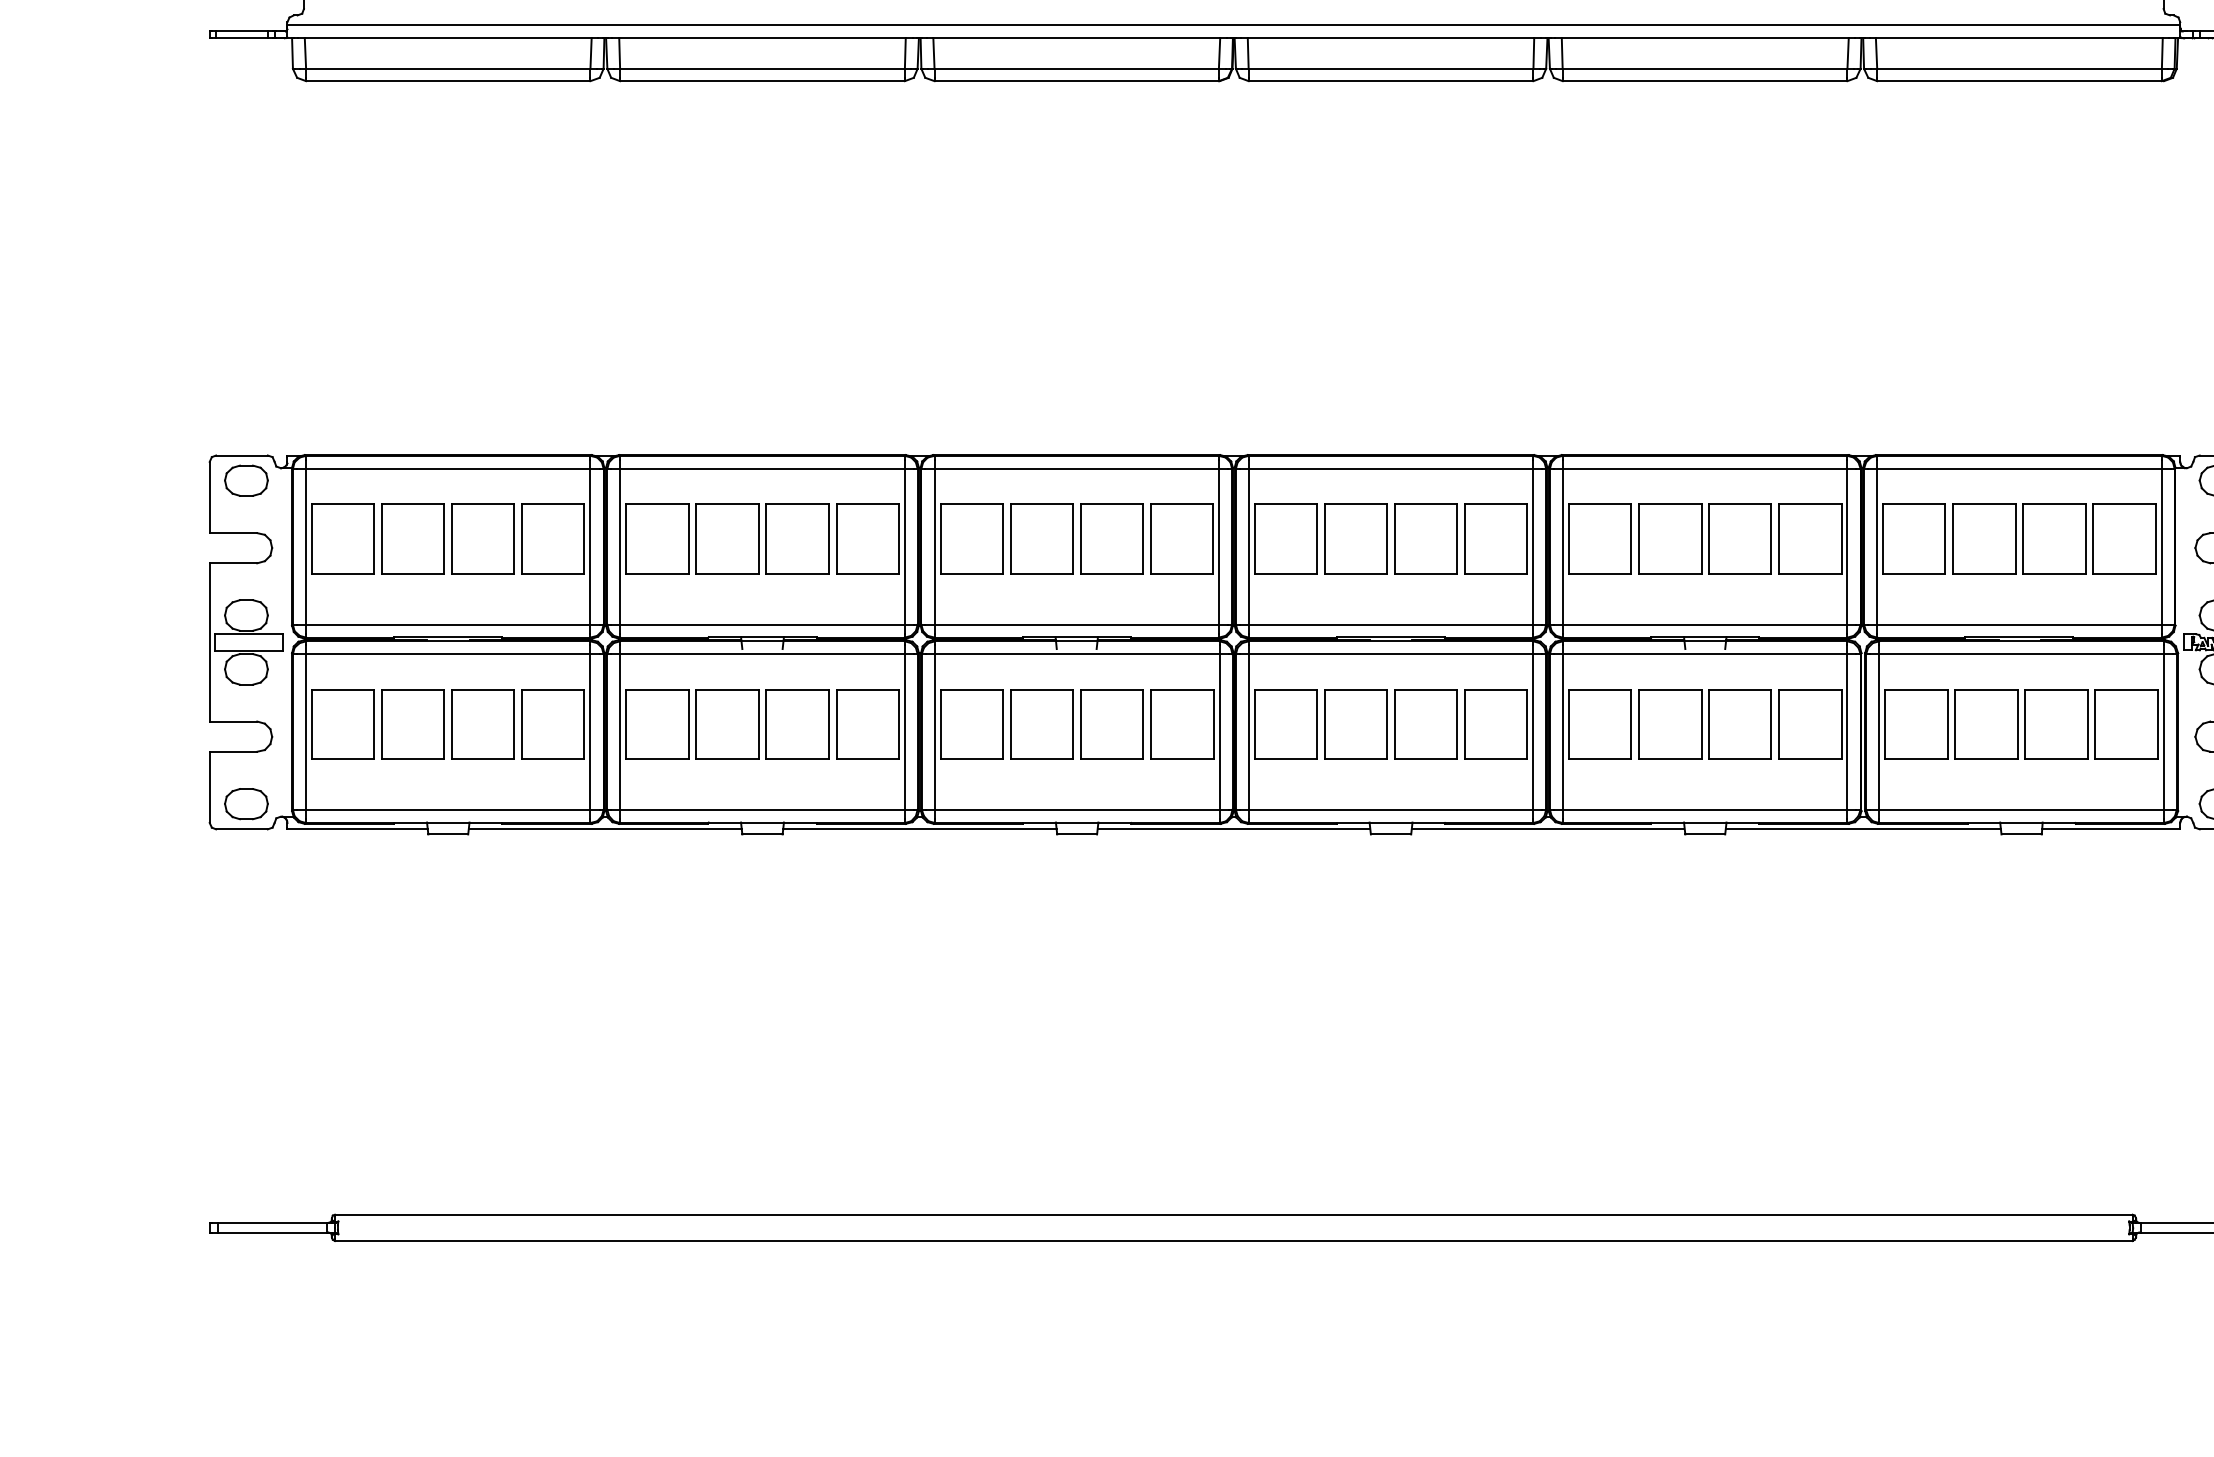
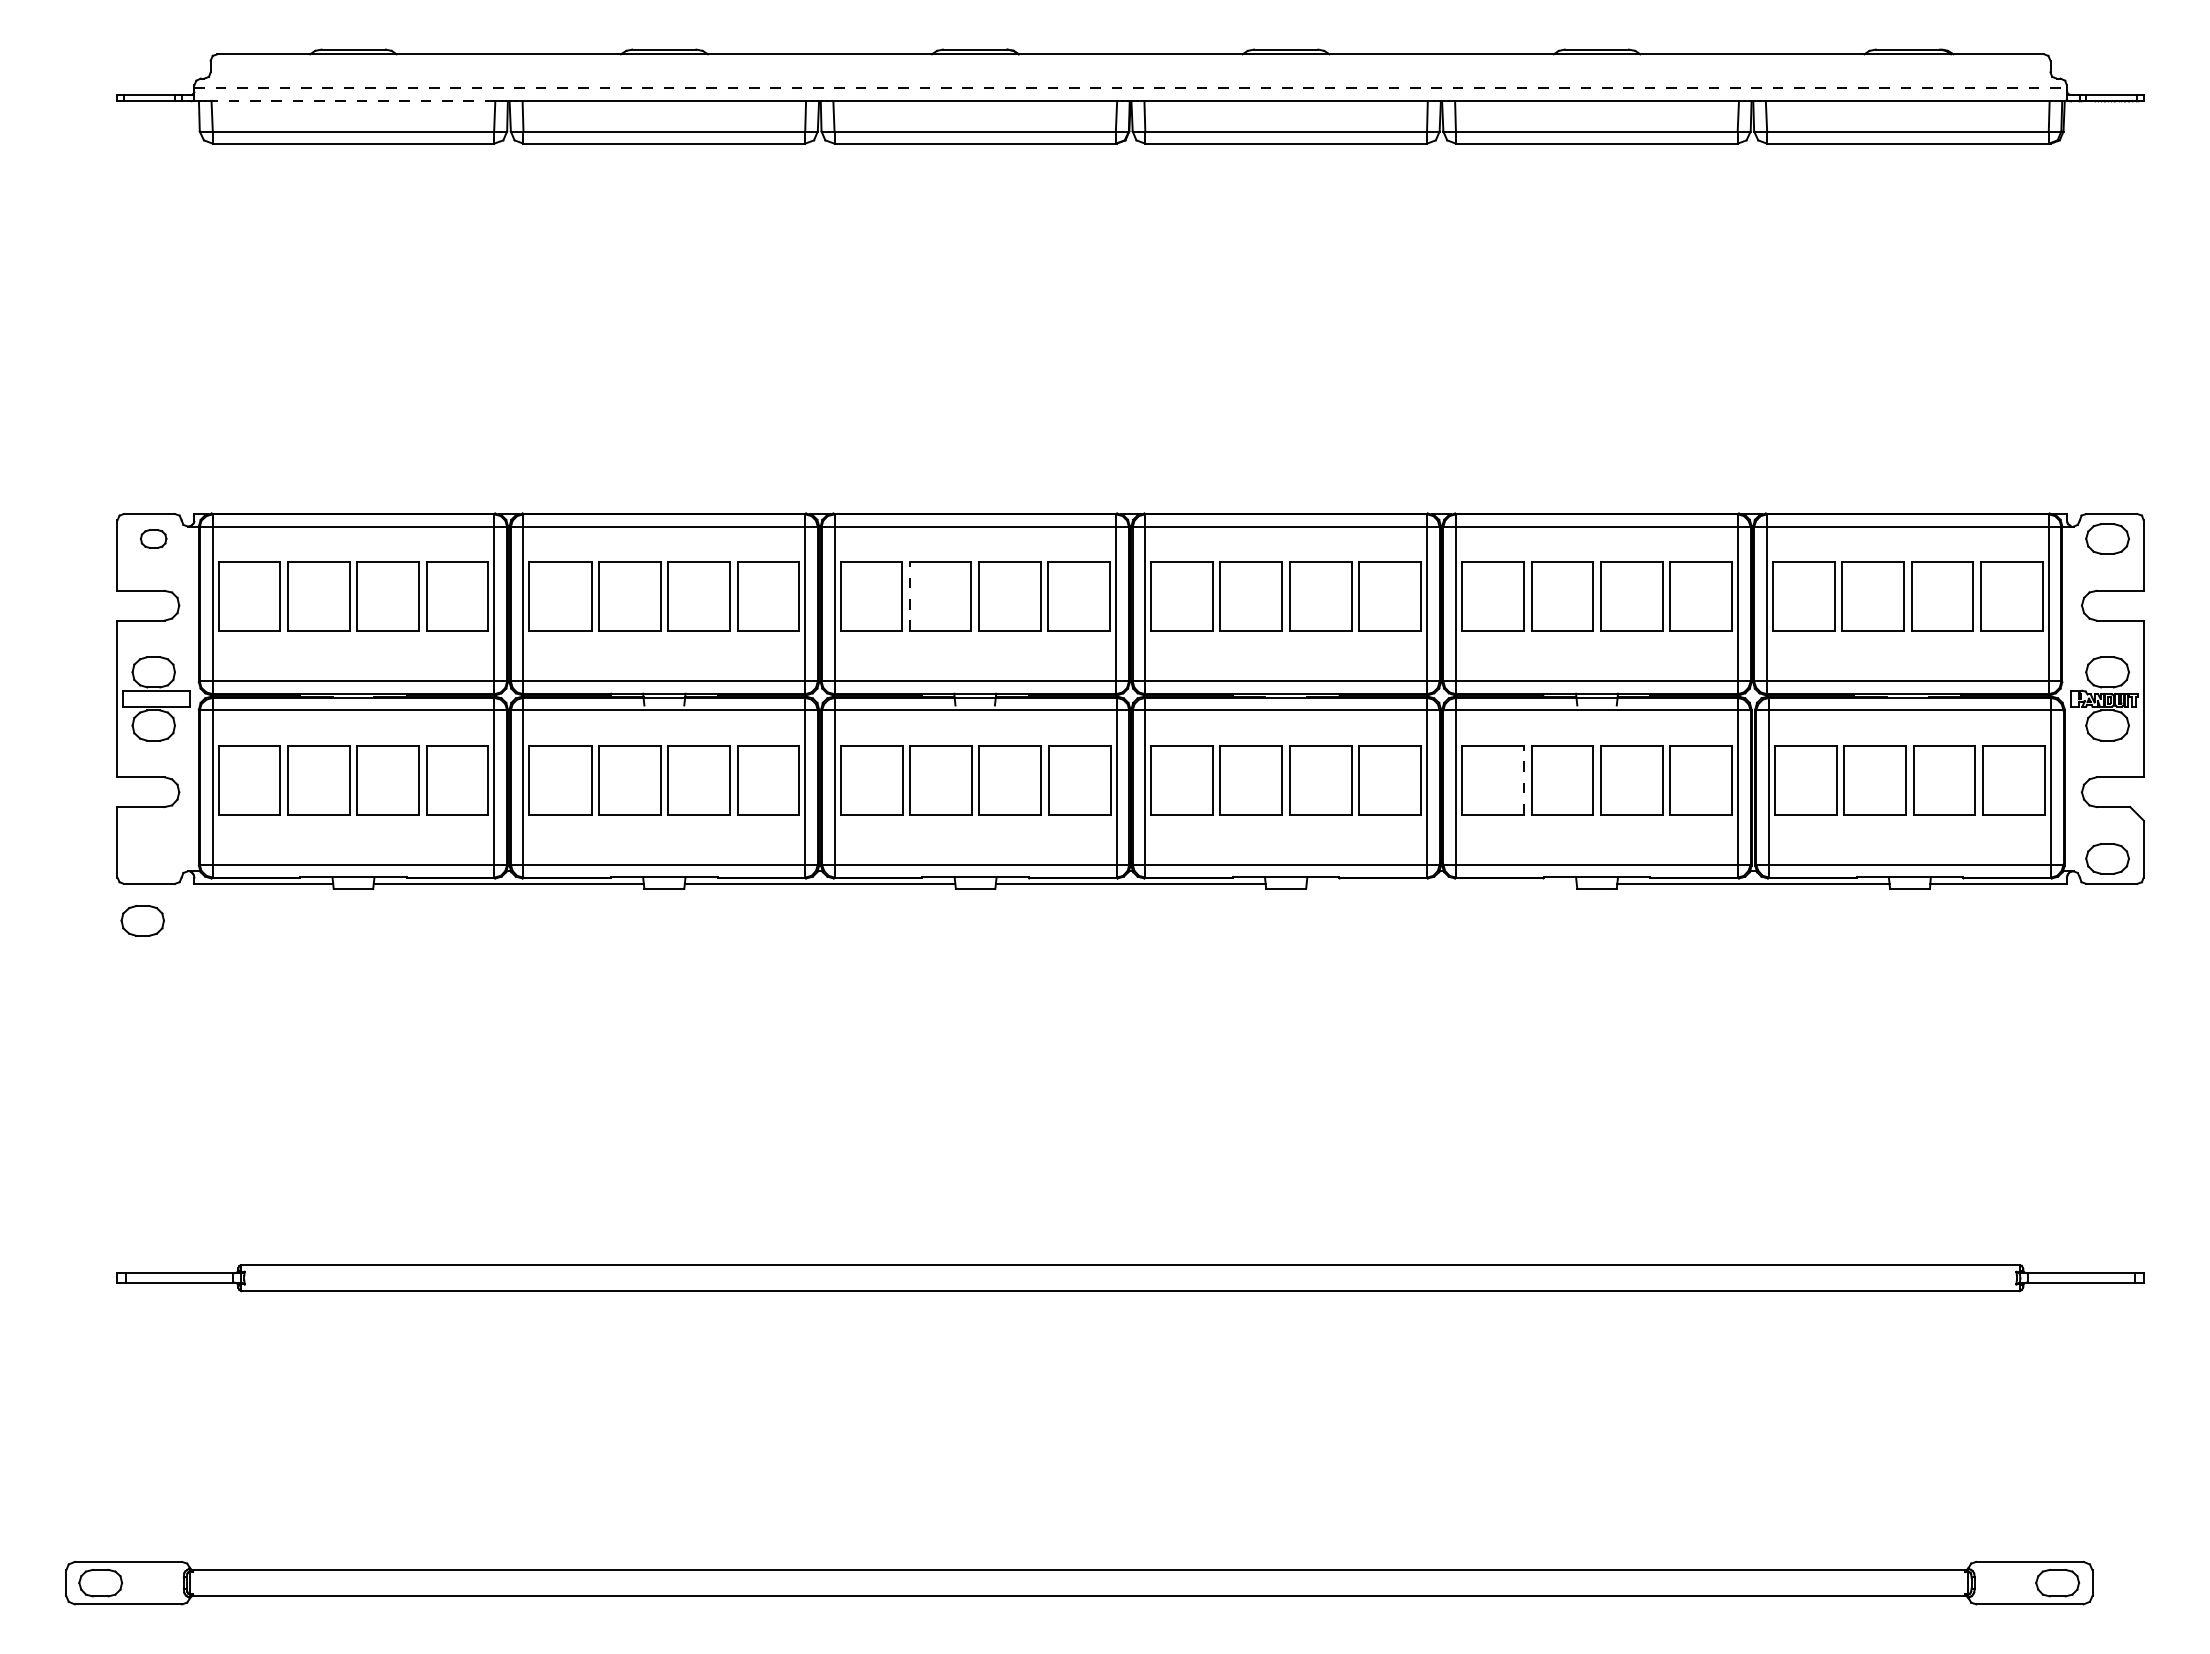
line: (1234, 25) -> (1131, 88), solid -> dashed
line: (448, 38) -> (353, 101), solid -> dashed
part: (246, 480) -> (153, 538), size x0.6
line: (1010, 538) -> (909, 596), solid -> dashed
line: (1630, 723) -> (1523, 779), solid -> dashed
part: (246, 803) -> (142, 920), moved
line: (1548, 828) -> (1441, 883), removed

